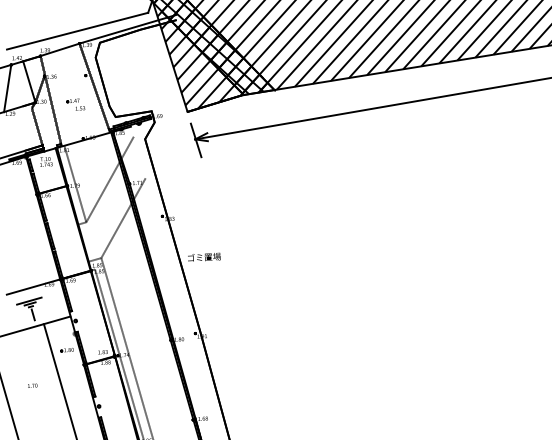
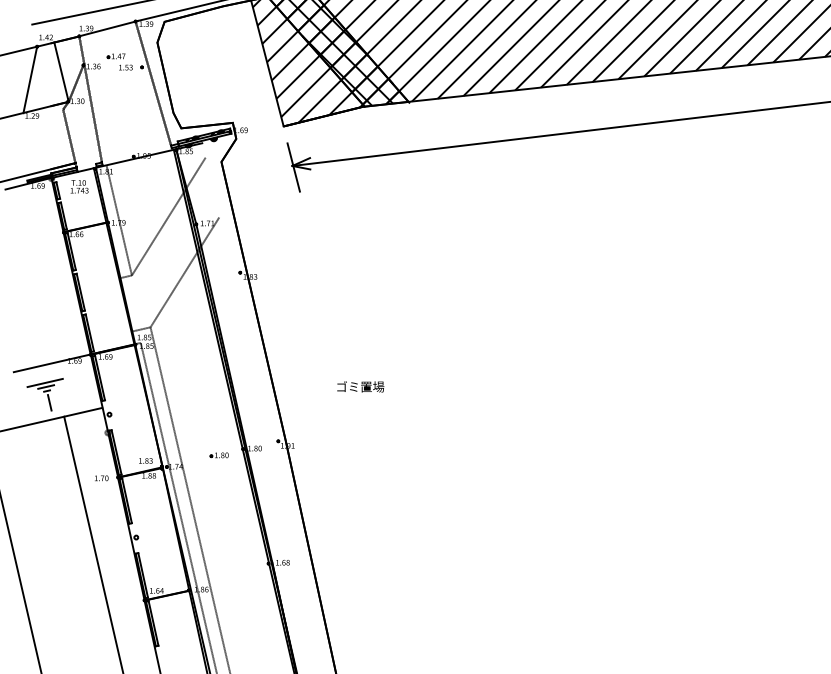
part: (75, 104) -> (119, 61), moved
text: (204, 257) -> (360, 386), moved
part: (66, 350) -> (218, 455), moved
text: (32, 385) -> (101, 478), moved

